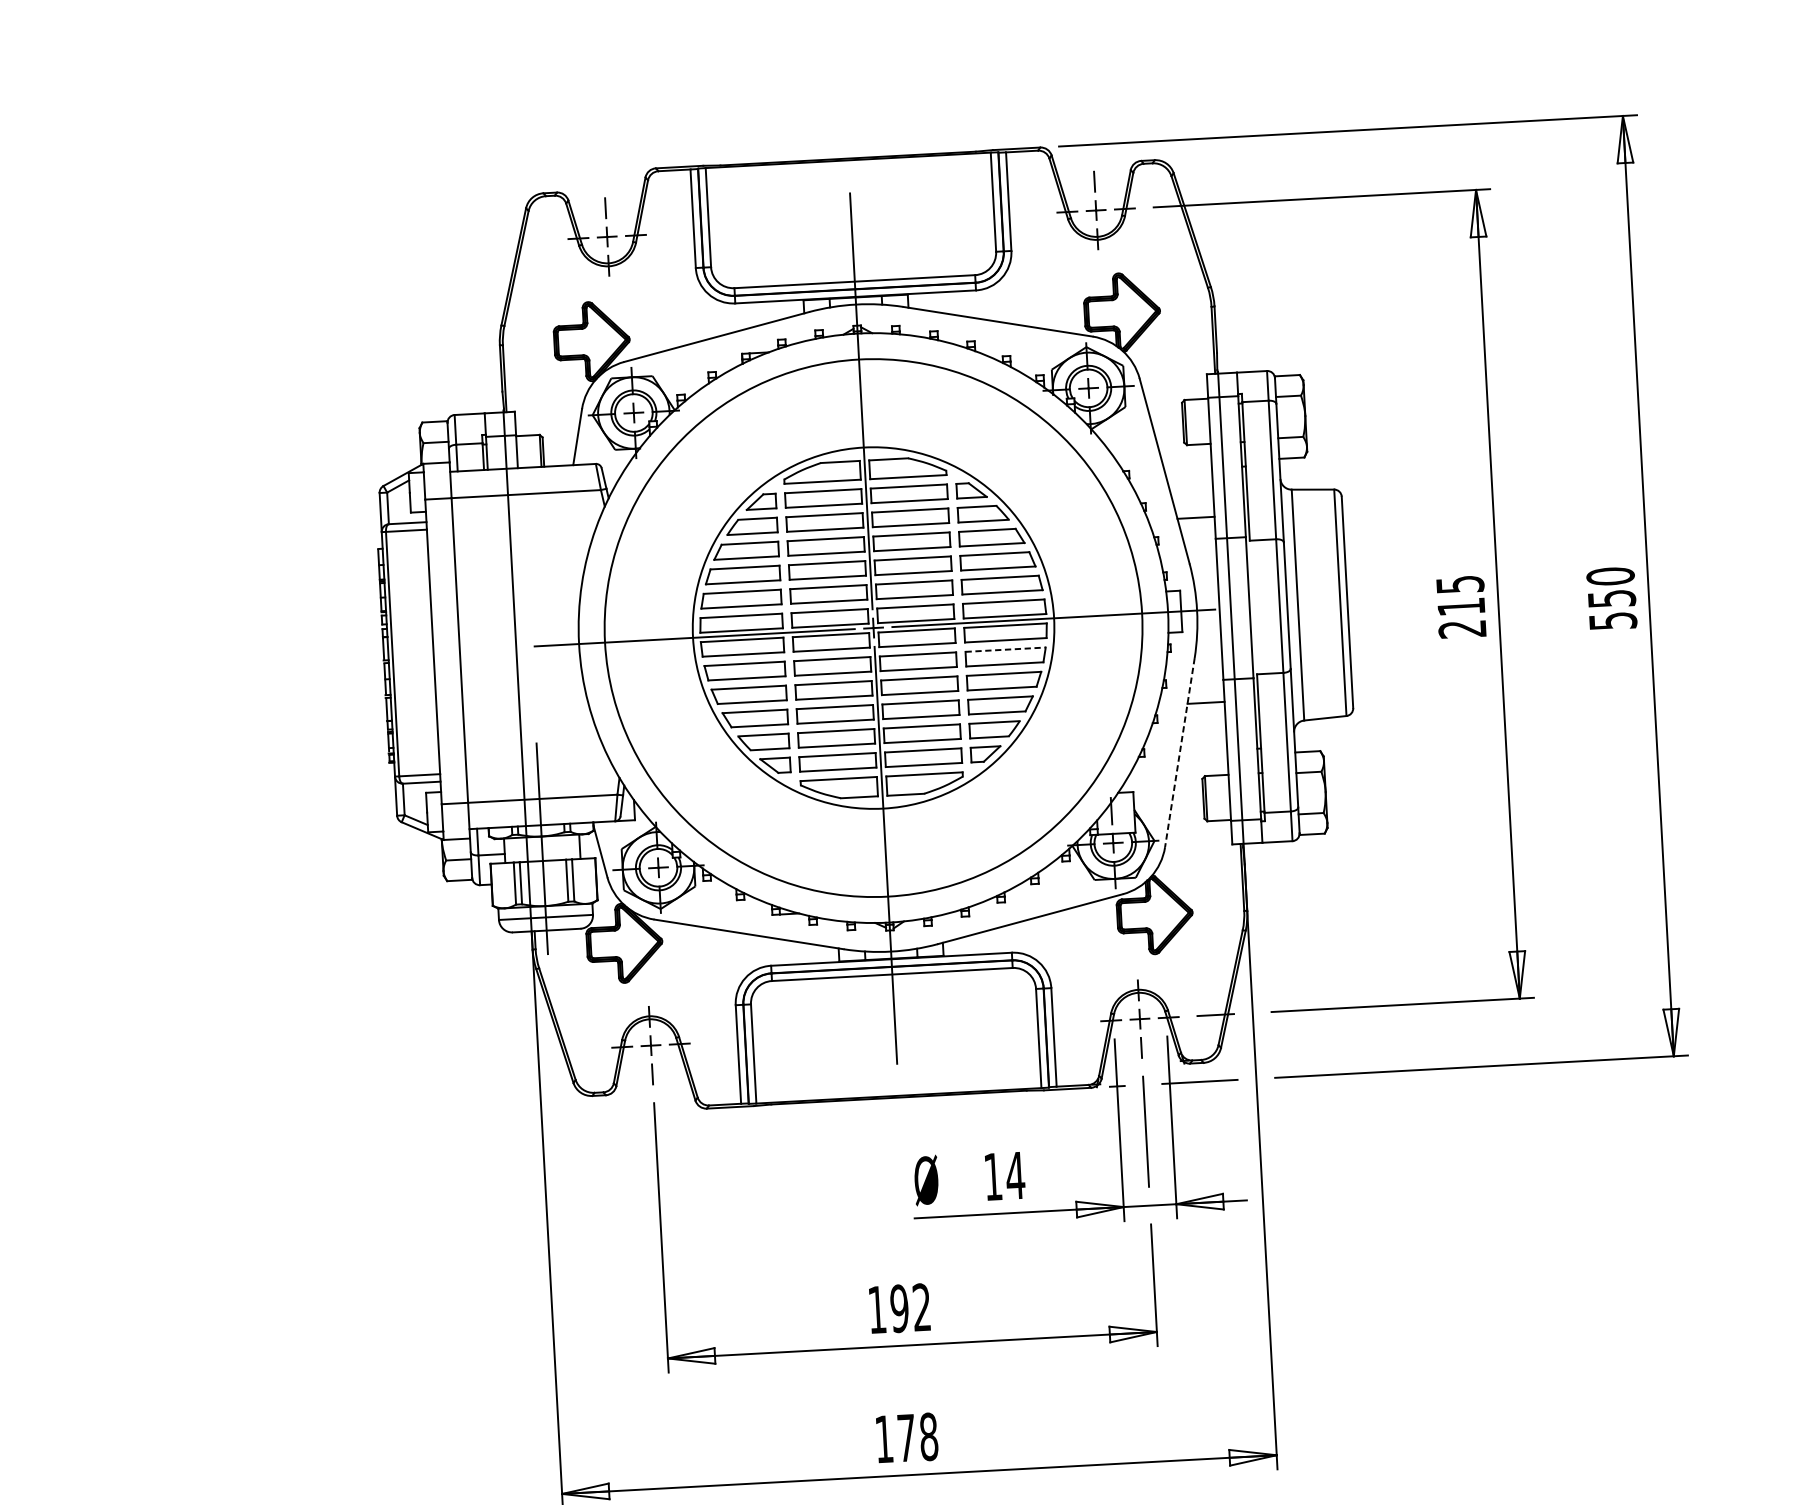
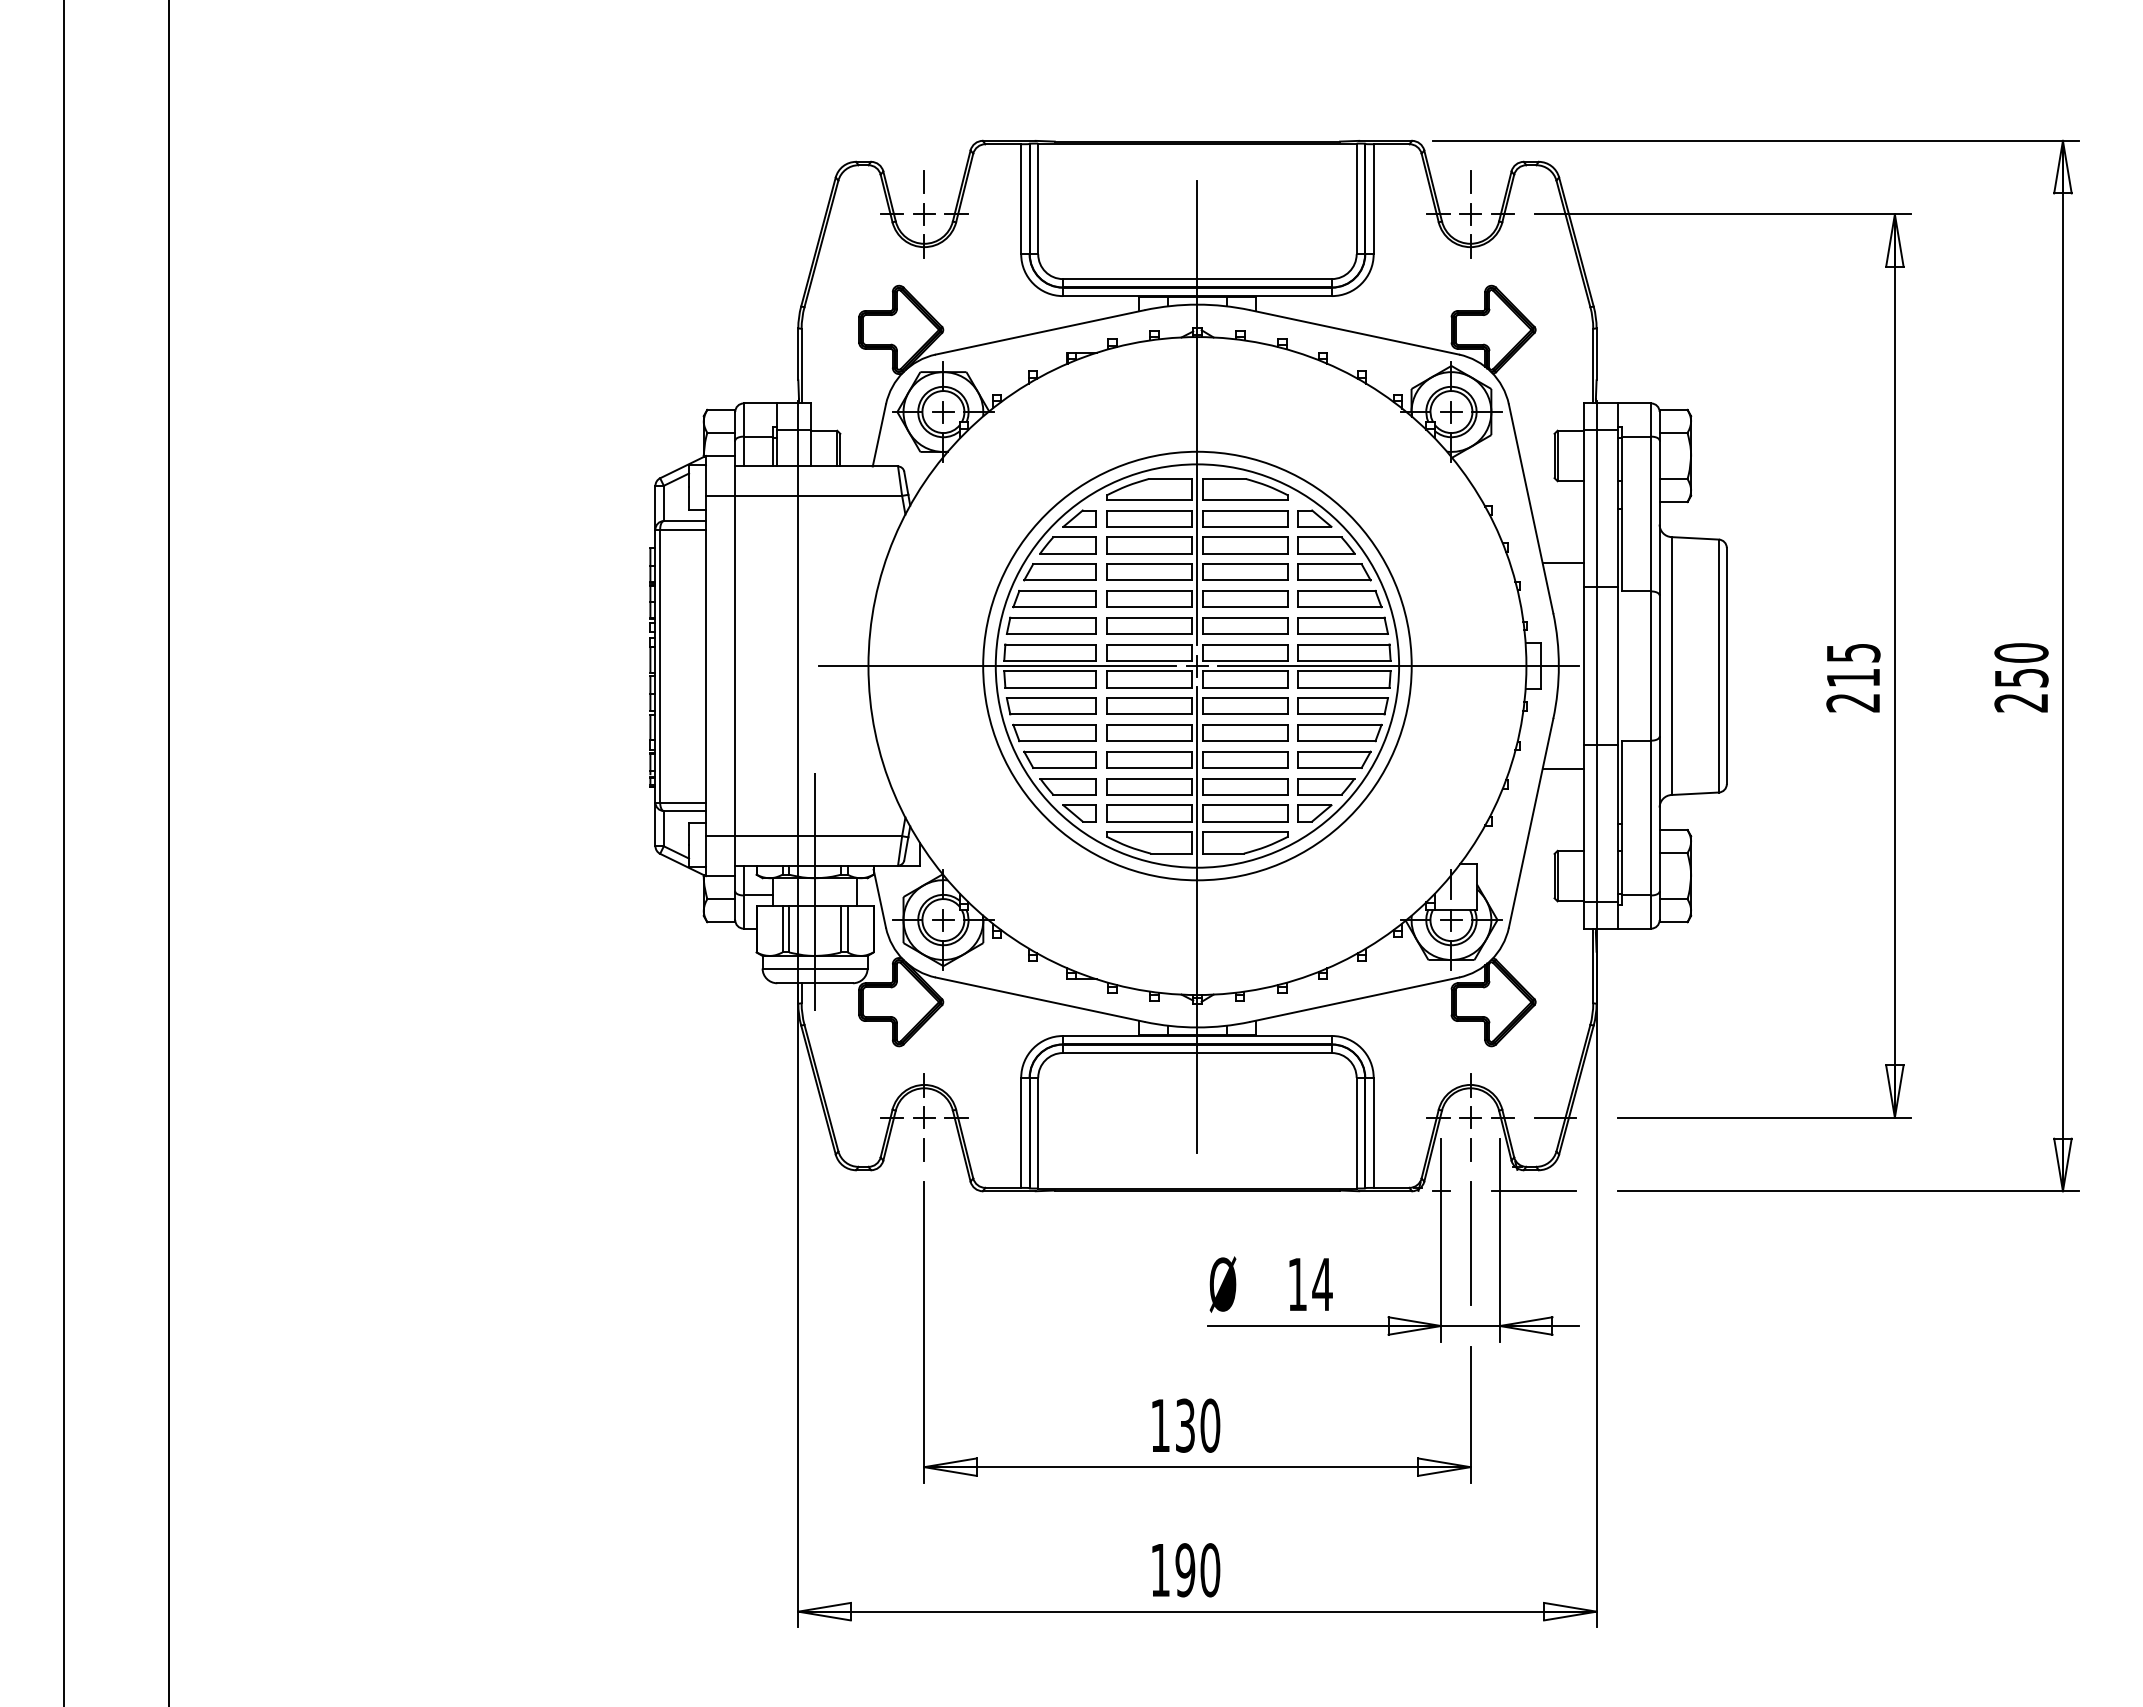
text: (1613, 620) -> (2021, 702), 550 -> 250
circle: (873, 627) -> (1197, 665), size x0.71
line: (1005, 650) -> (1343, 698), dashed -> solid
line: (1180, 752) -> (1531, 823), dashed -> solid
text: (910, 1307) -> (1197, 1425), 192 -> 130
text: (917, 1437) -> (1197, 1570), 178 -> 190

